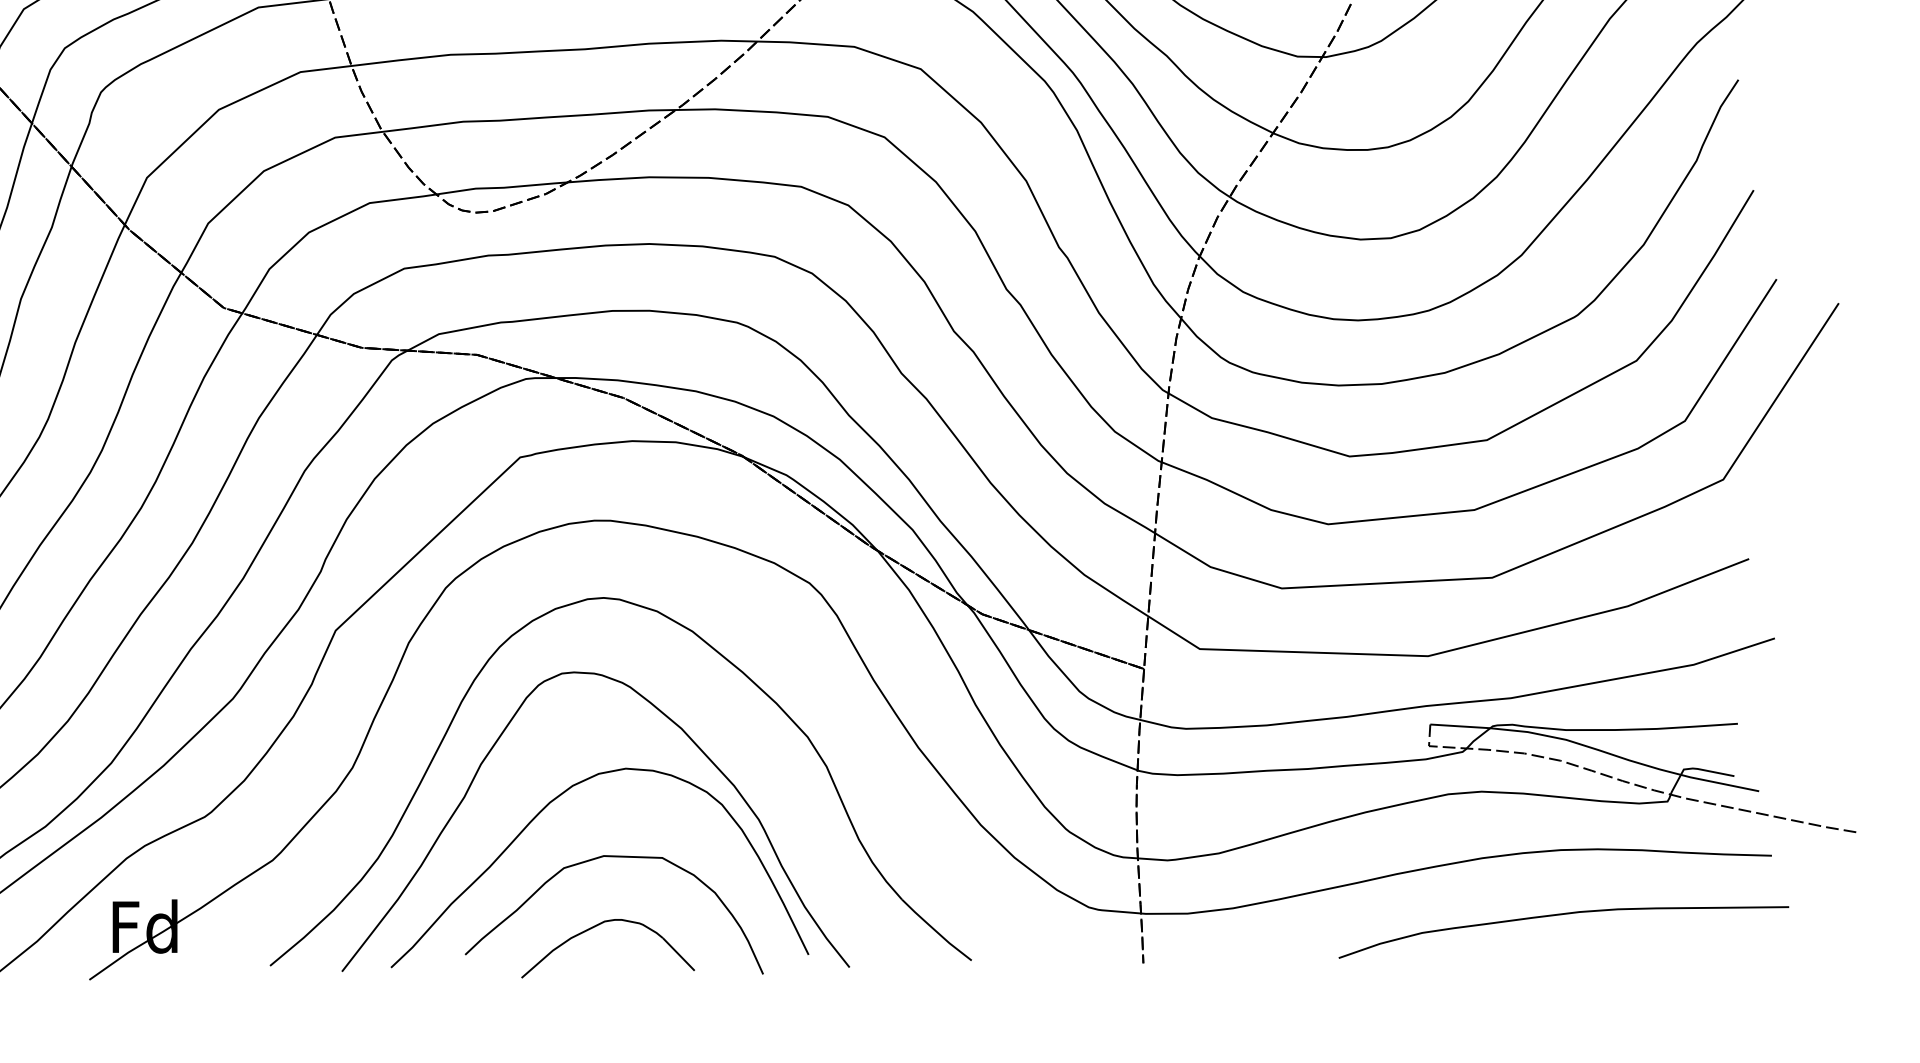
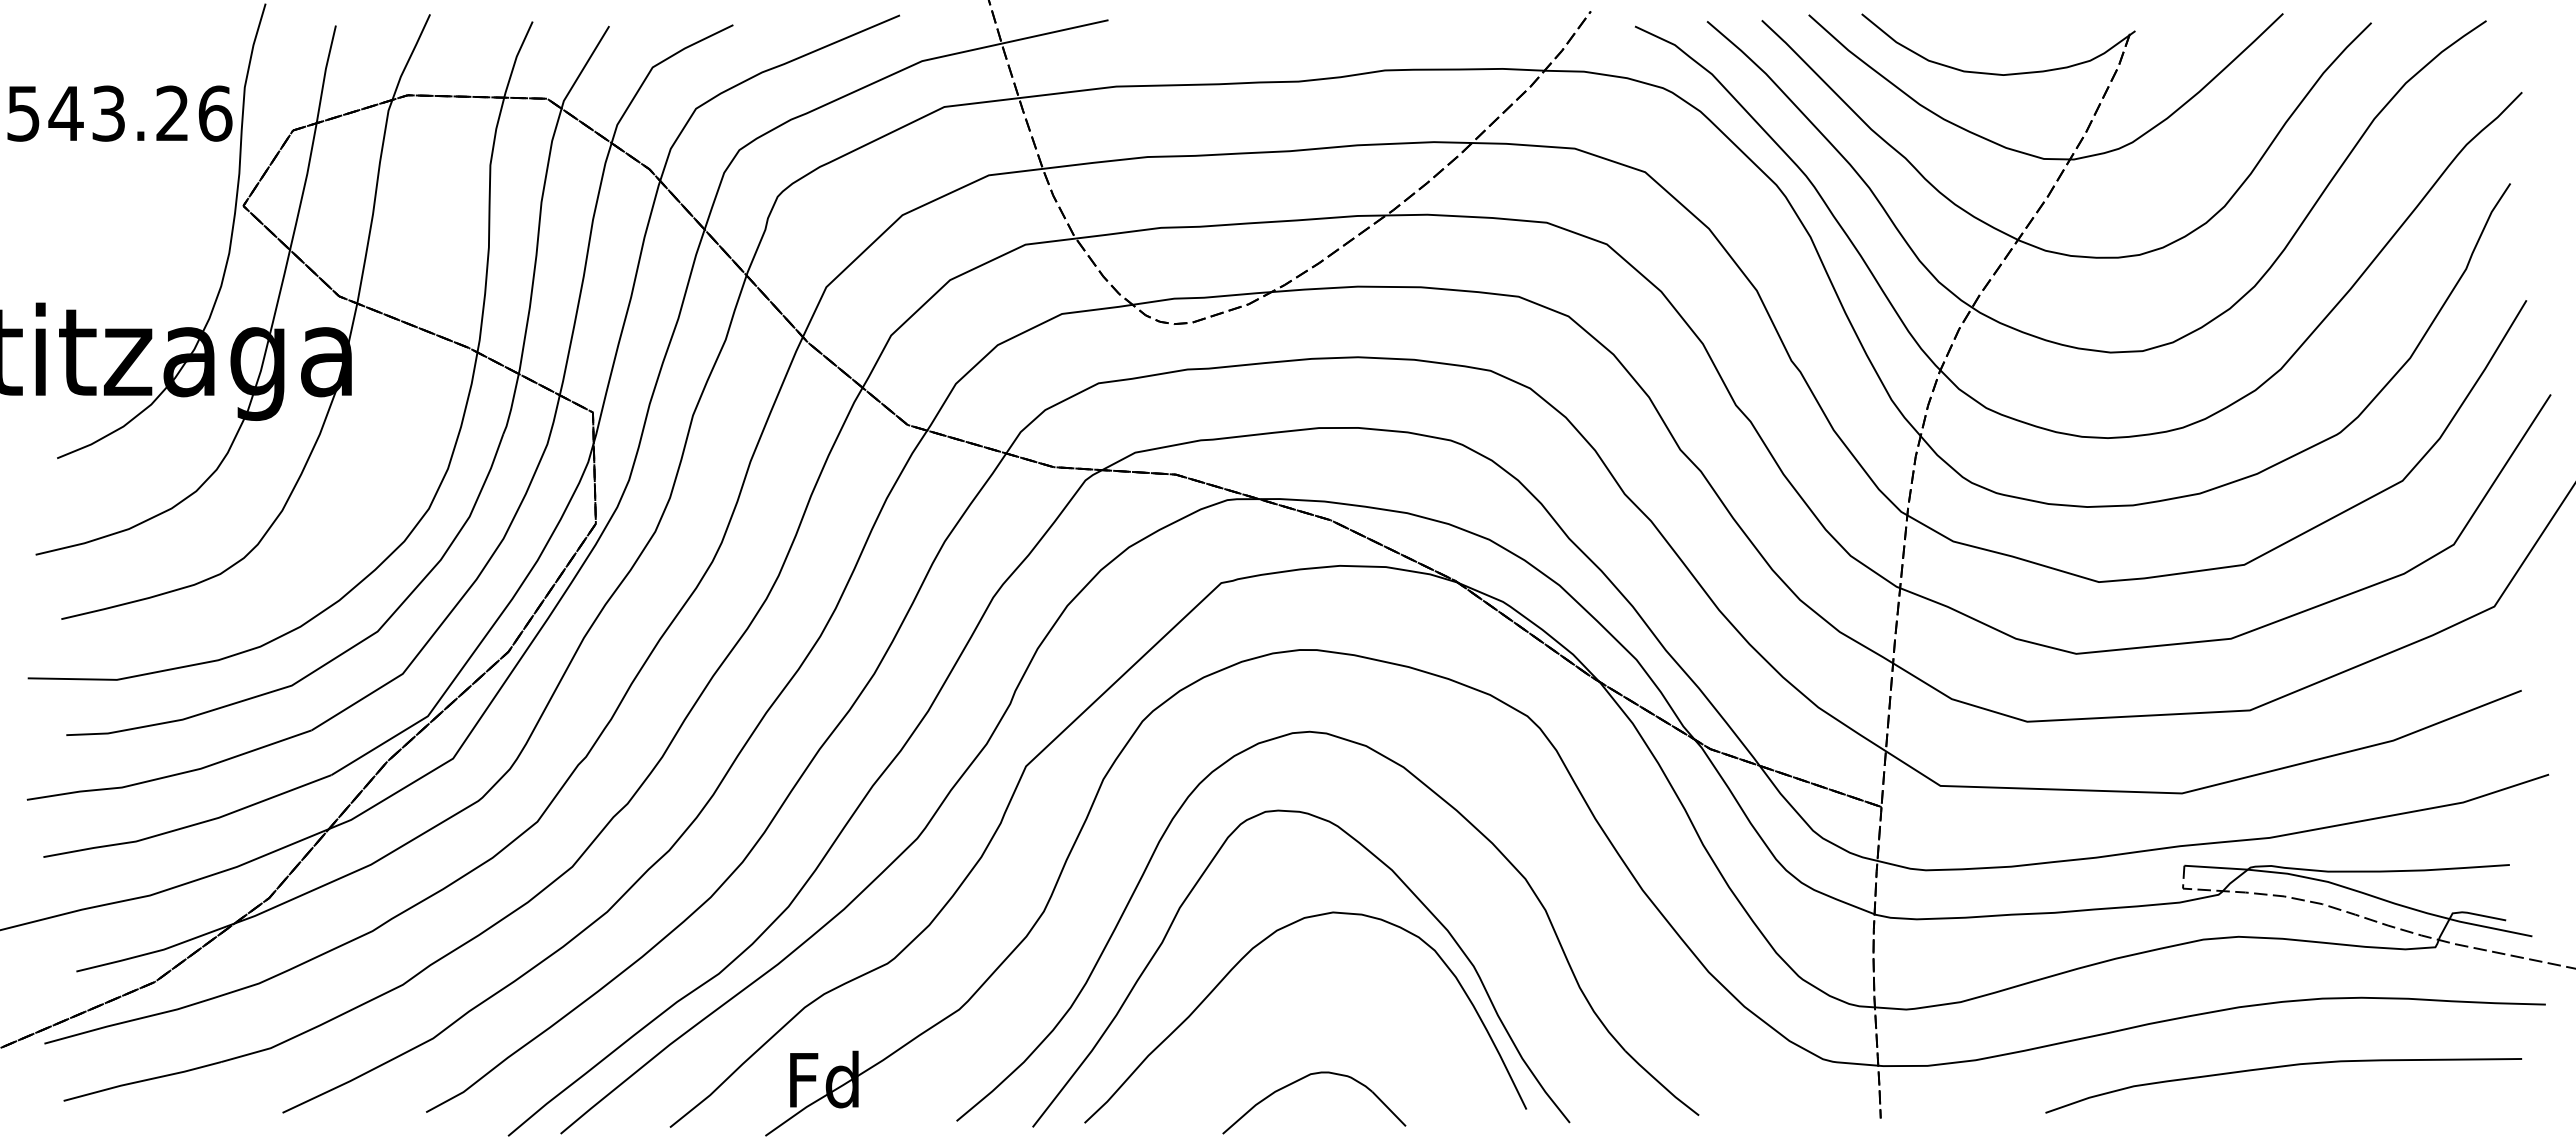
curve: (613, 857) -> (1320, 1006), removed
curve: (1563, 915) -> (2283, 1067), moved

